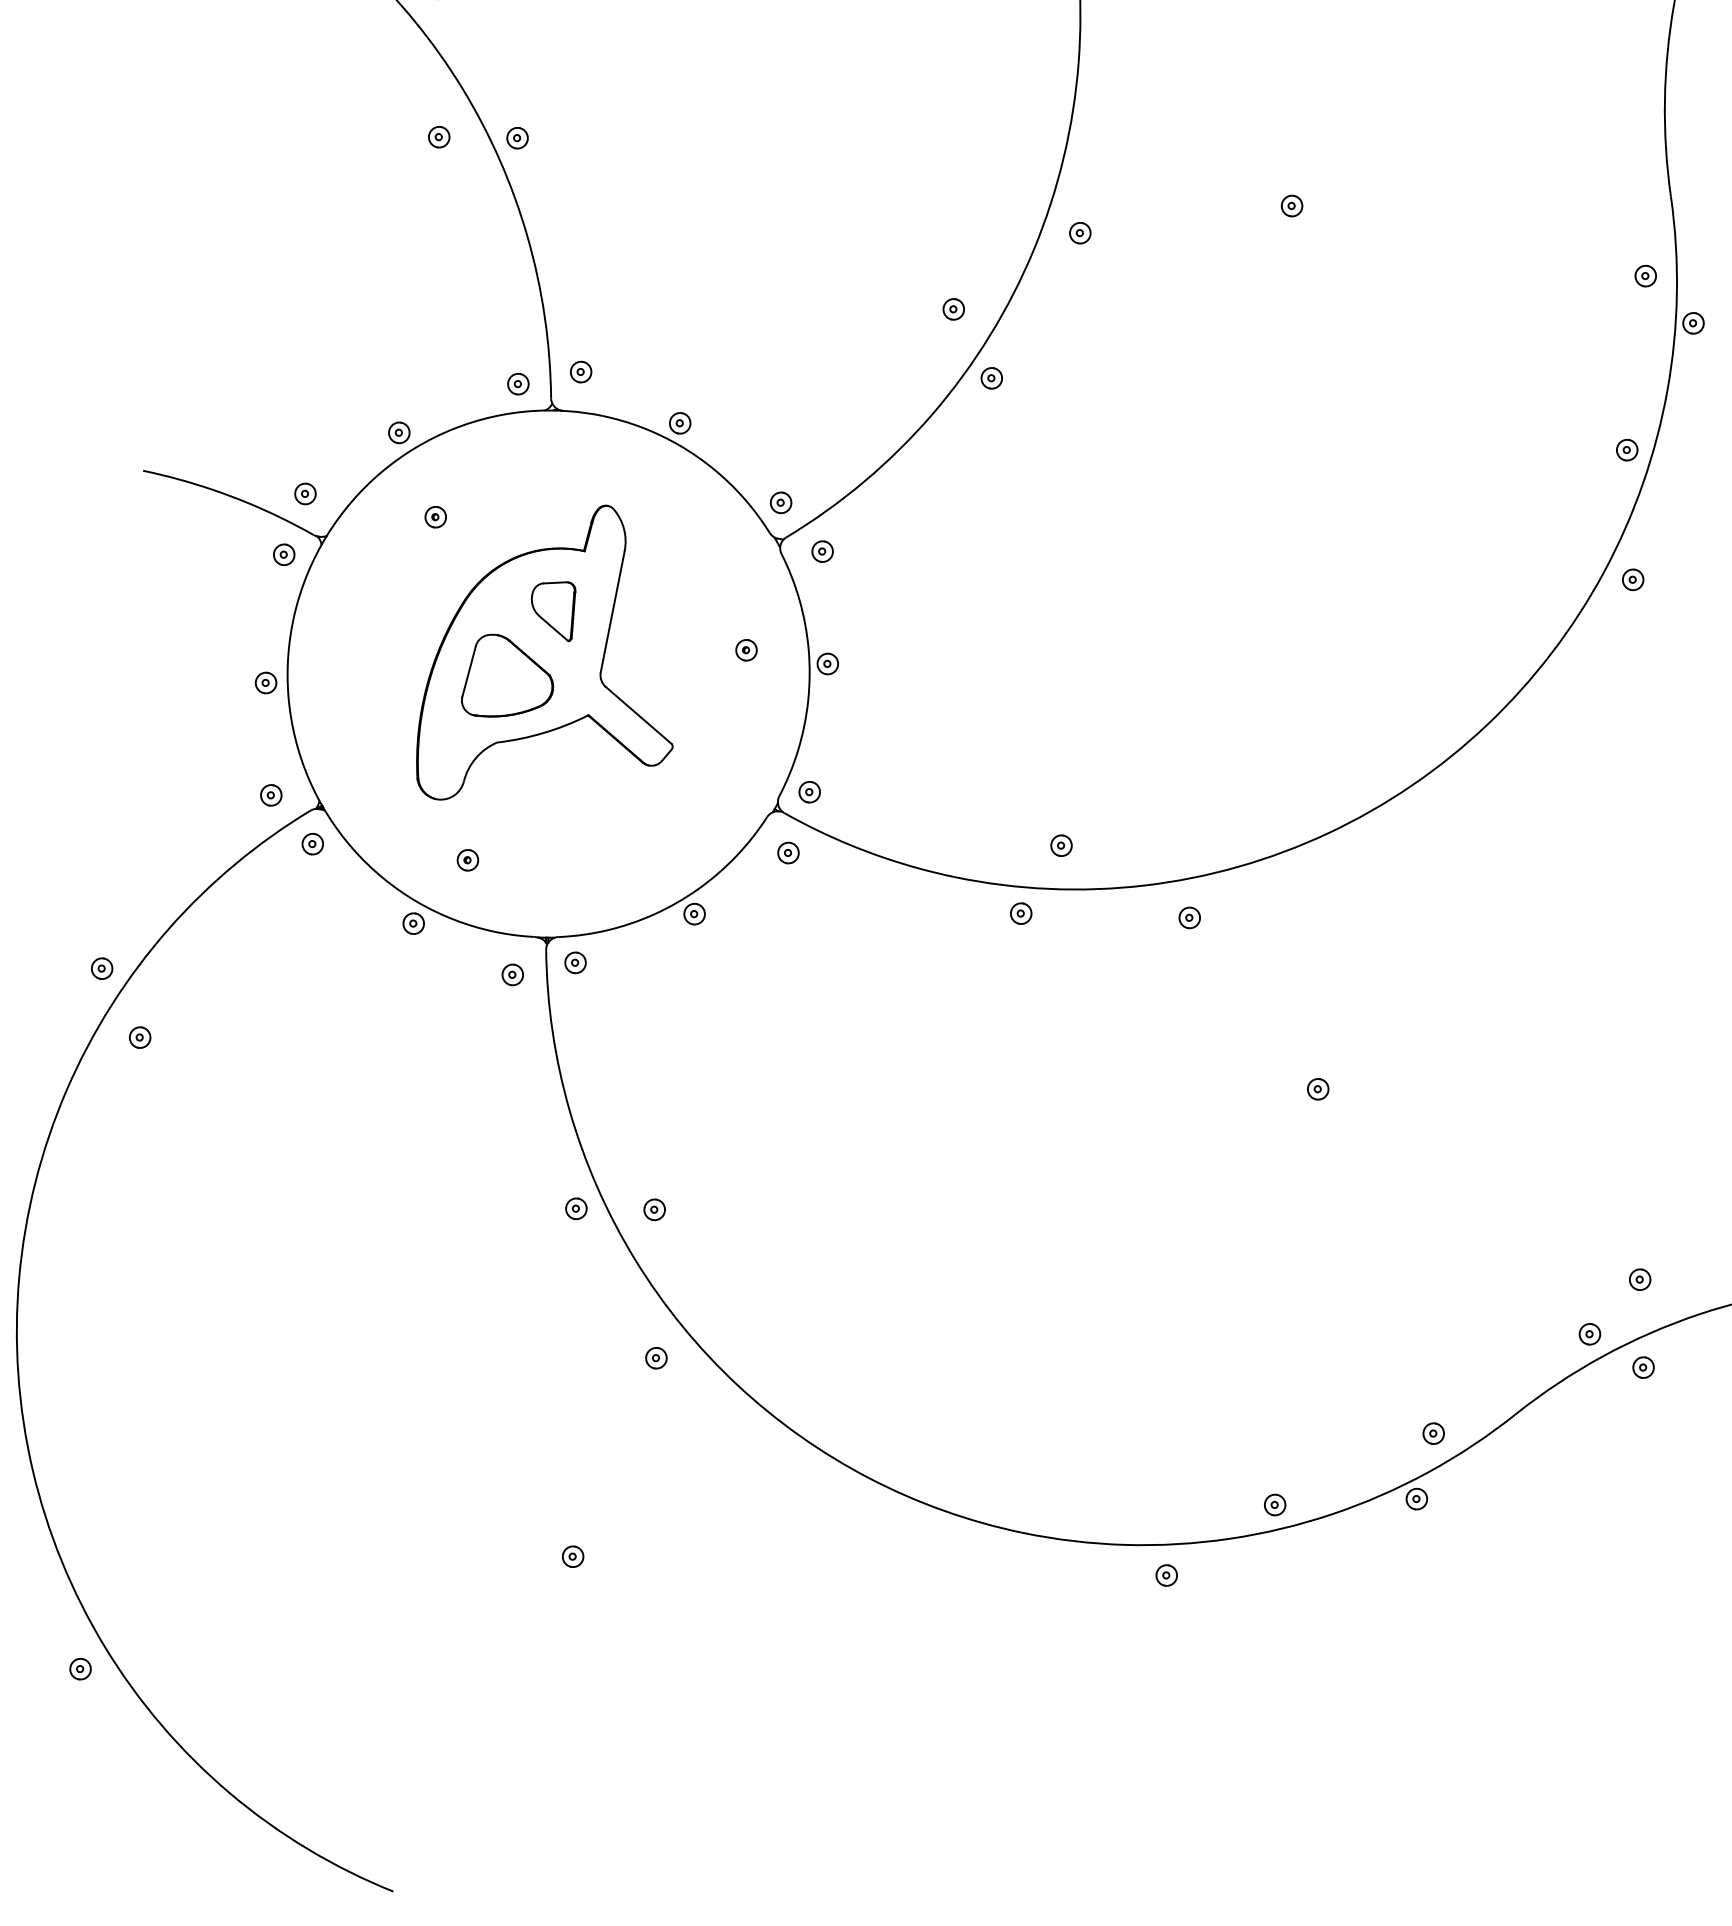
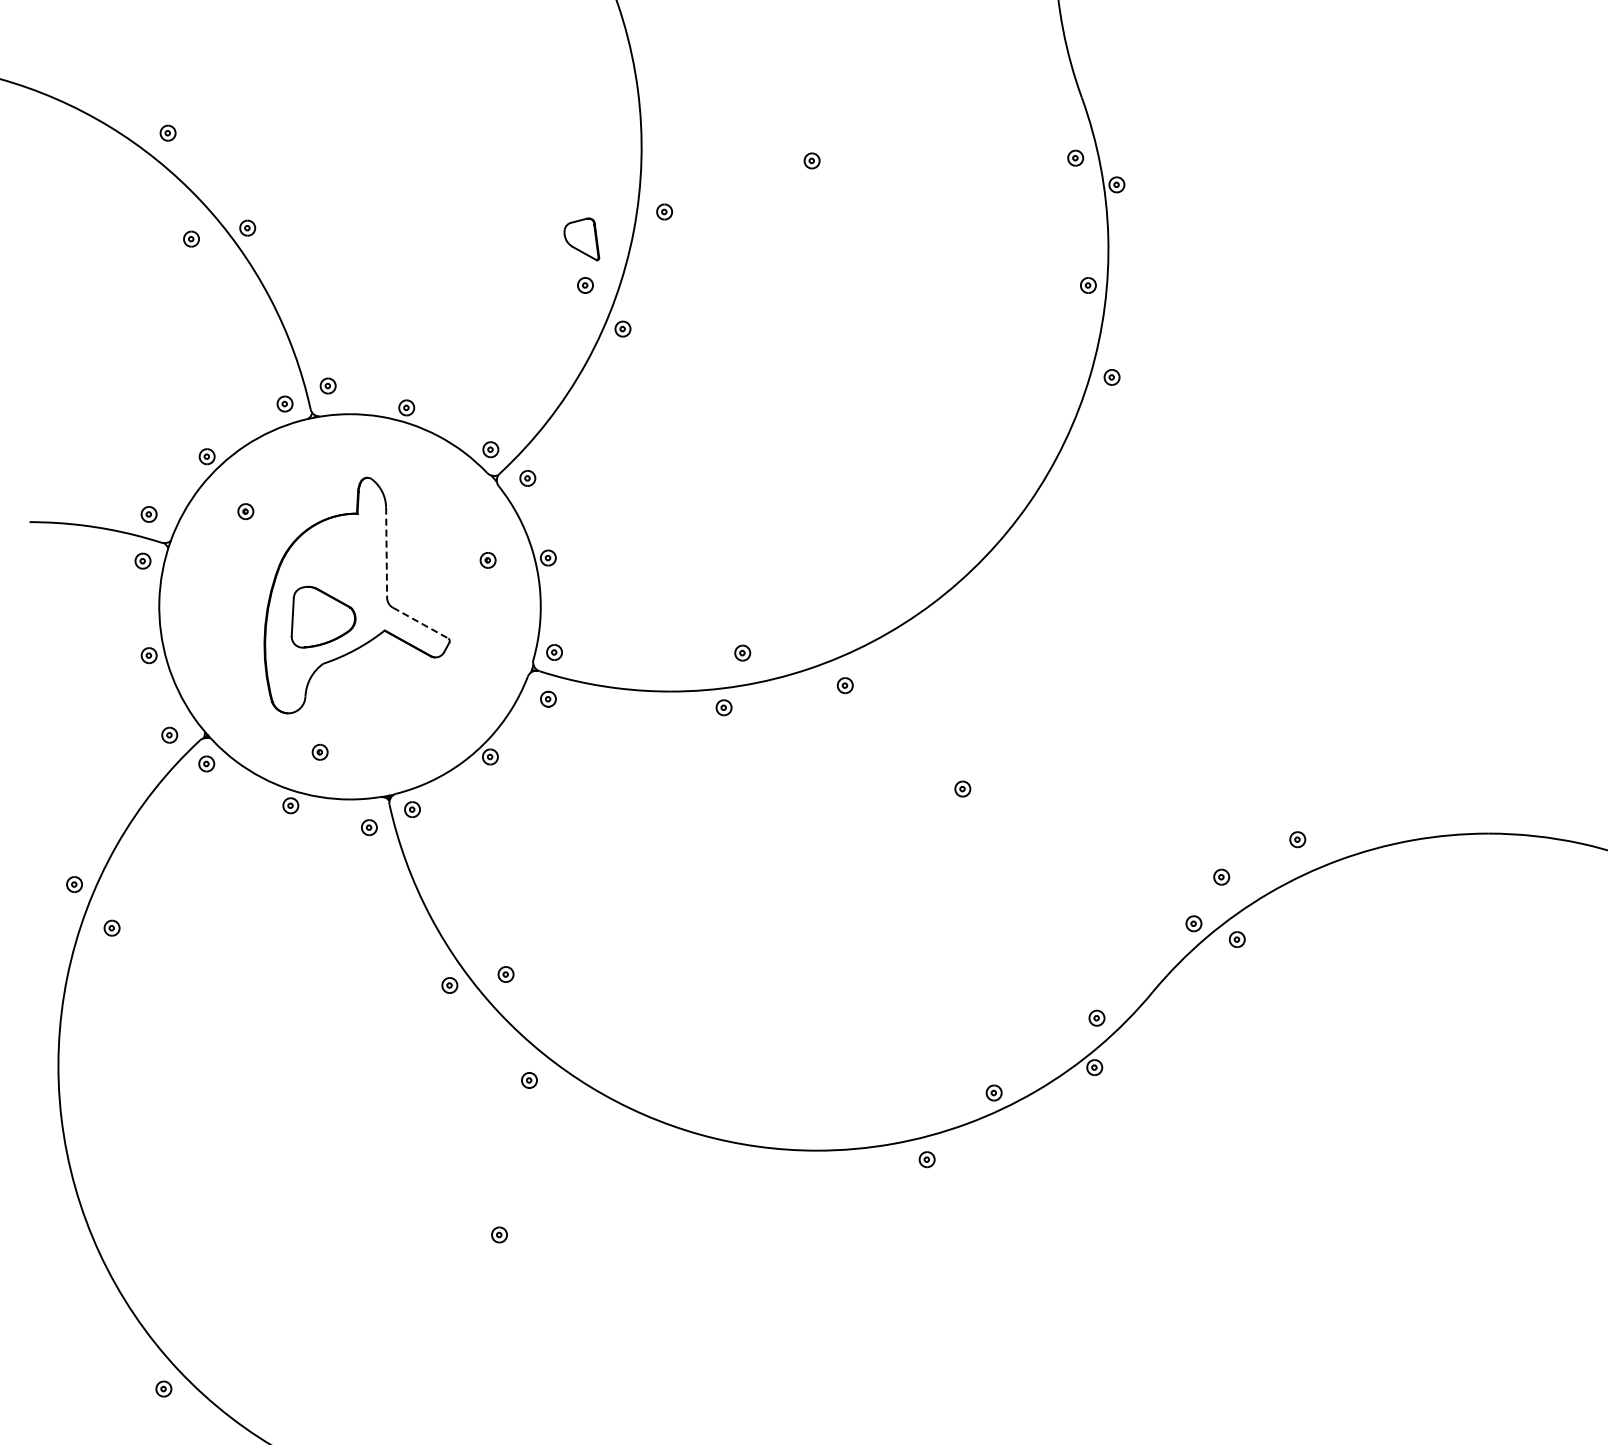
part: (553, 608) -> (581, 239), moved
line: (612, 612) -> (386, 553), solid -> dashed
line: (638, 715) -> (420, 623), solid -> dashed

